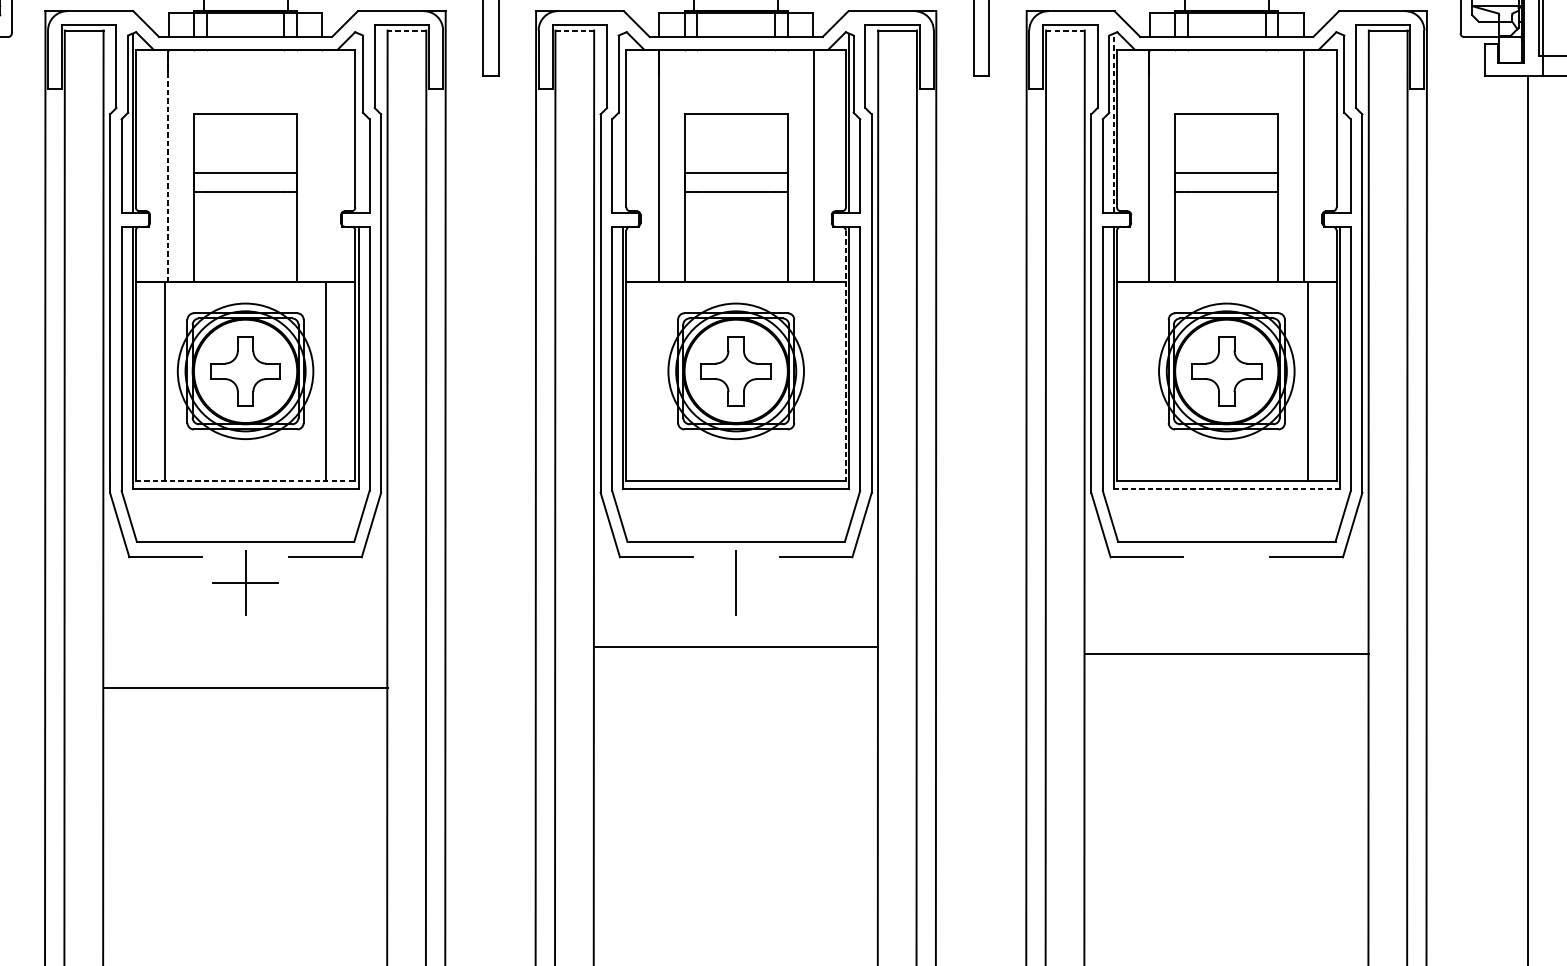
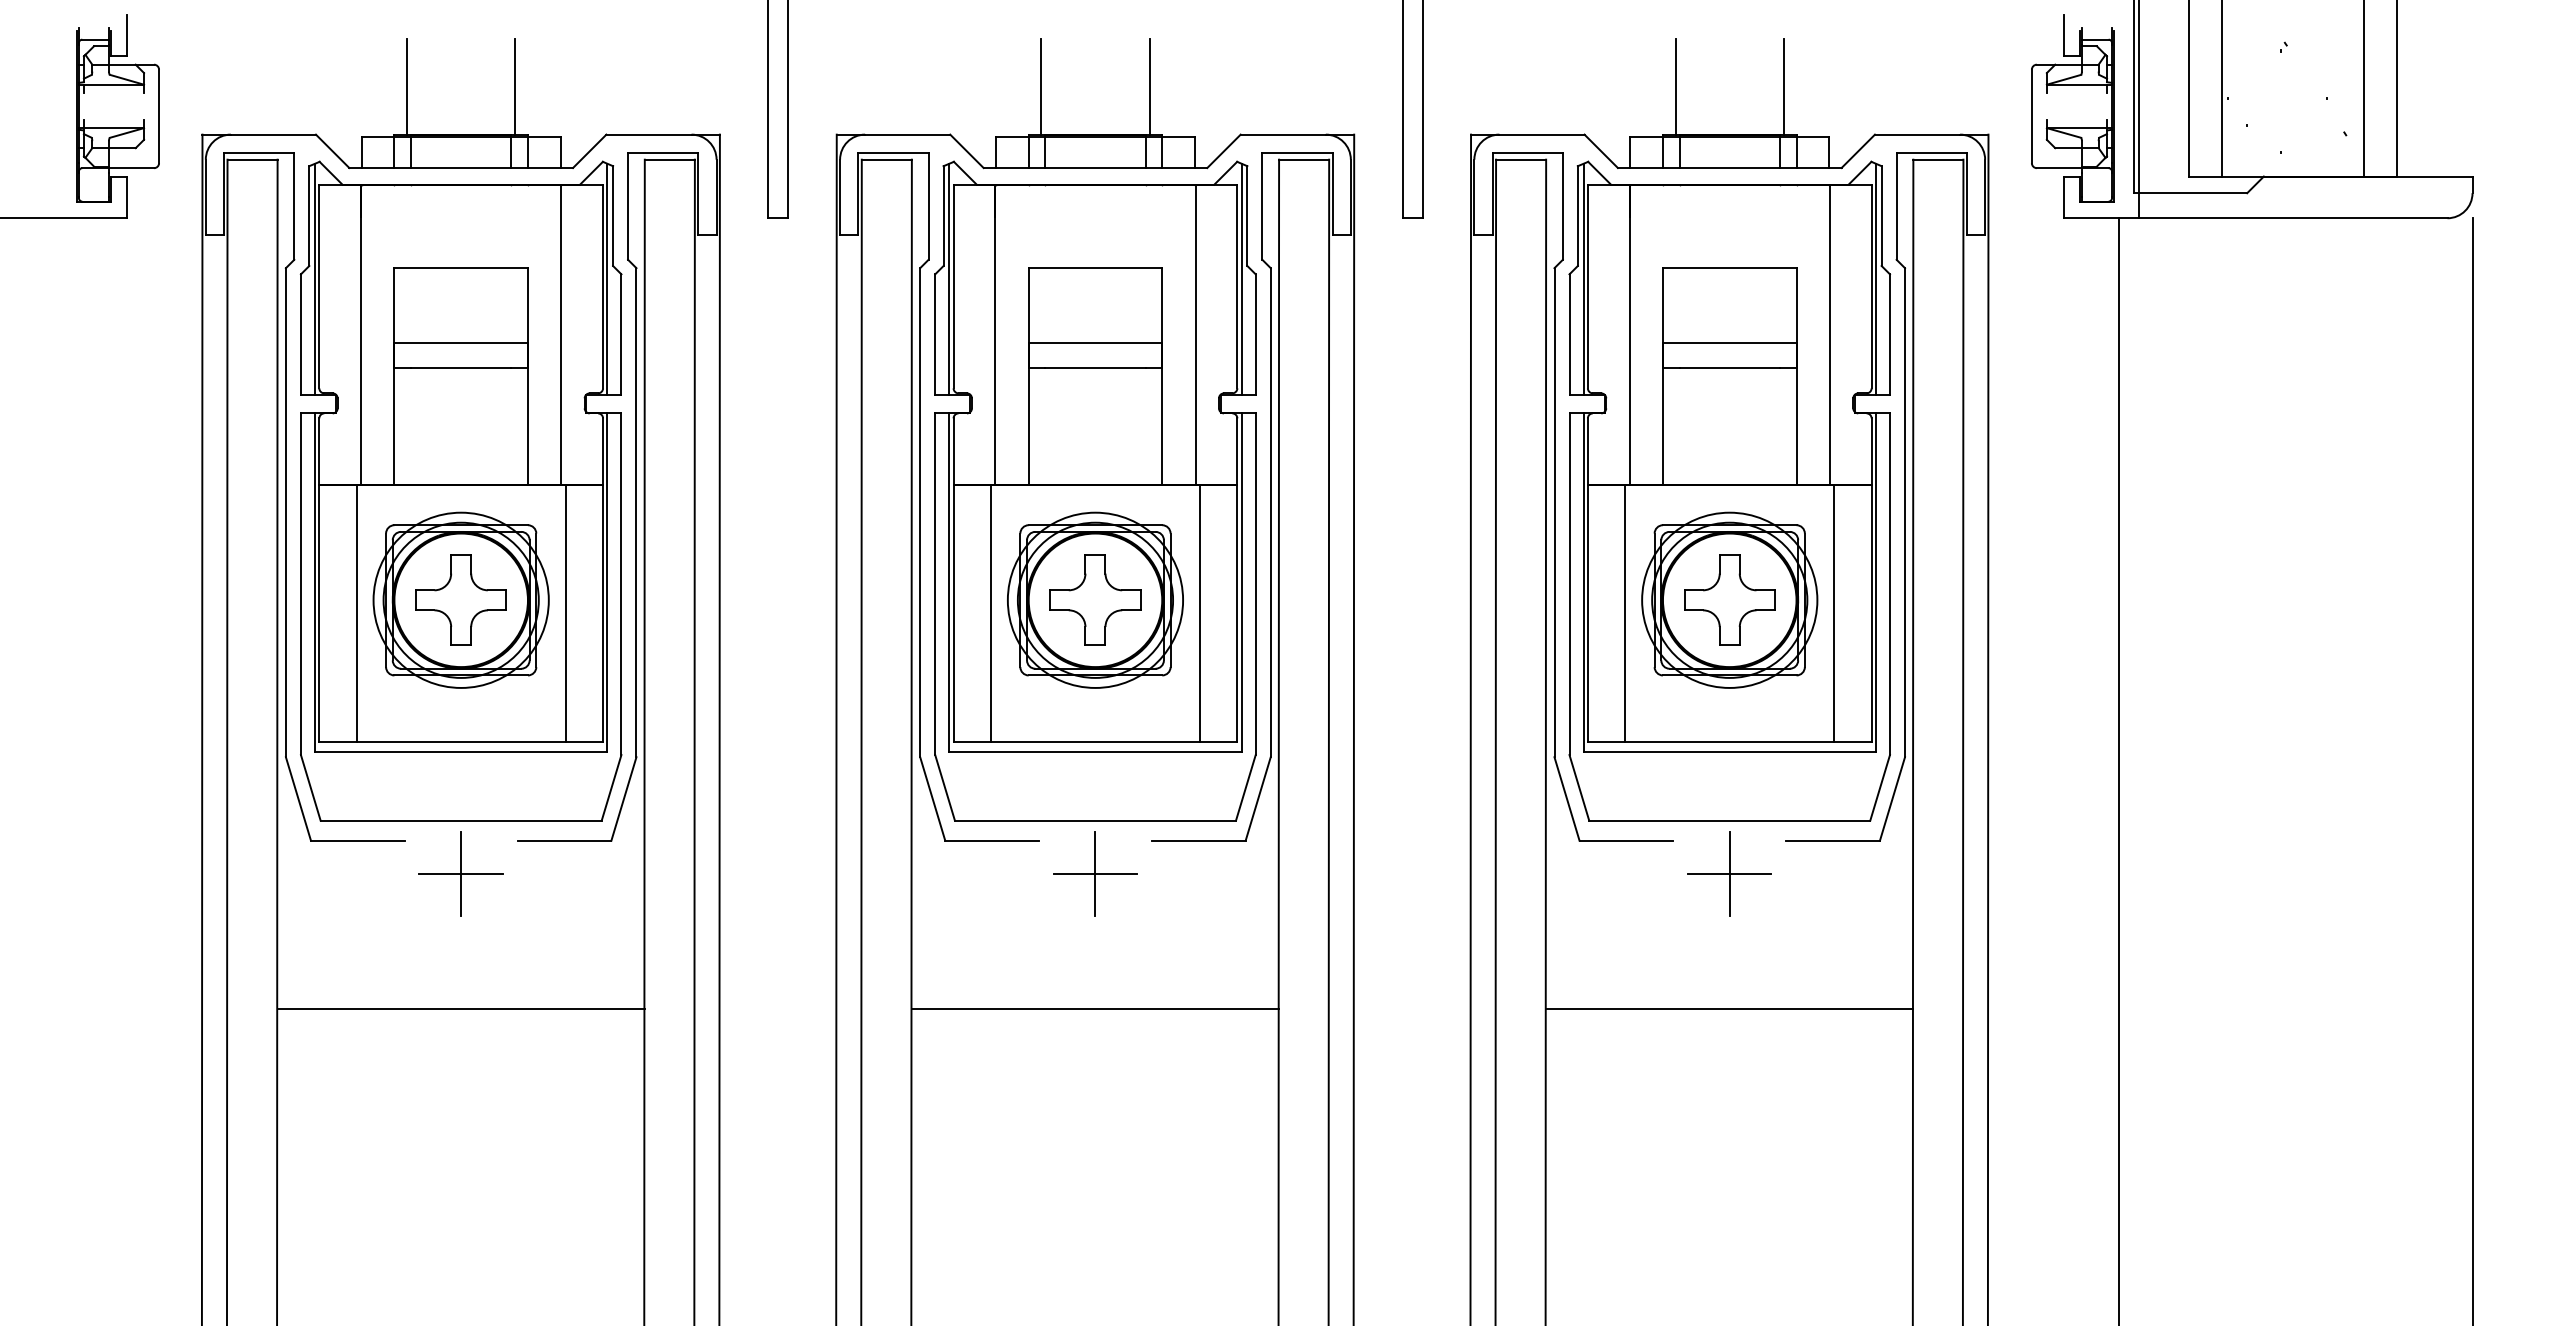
line: (406, 30) -> (669, 159), dashed -> solid
line: (575, 30) -> (887, 159), dashed -> solid
line: (1065, 30) -> (1521, 159), dashed -> solid
line: (358, 123) -> (607, 279), added
line: (623, 123) -> (949, 279), added
line: (1113, 123) -> (1583, 279), dashed -> solid
line: (1339, 123) -> (1875, 279), added
line: (168, 165) -> (361, 334), dashed -> solid
line: (323, 165) -> (561, 334), added
line: (846, 356) -> (1237, 580), dashed -> solid
line: (655, 381) -> (991, 613), added
line: (816, 381) -> (1199, 613), added
line: (1146, 381) -> (1625, 613), added
line: (245, 481) -> (461, 742), dashed -> solid
line: (1227, 489) -> (1730, 752), dashed -> solid
part: (1226, 582) -> (1729, 873), added
line: (736, 583) -> (1095, 874), added
line: (736, 646) -> (1095, 1009), moved
line: (1226, 654) -> (1729, 1009), moved

